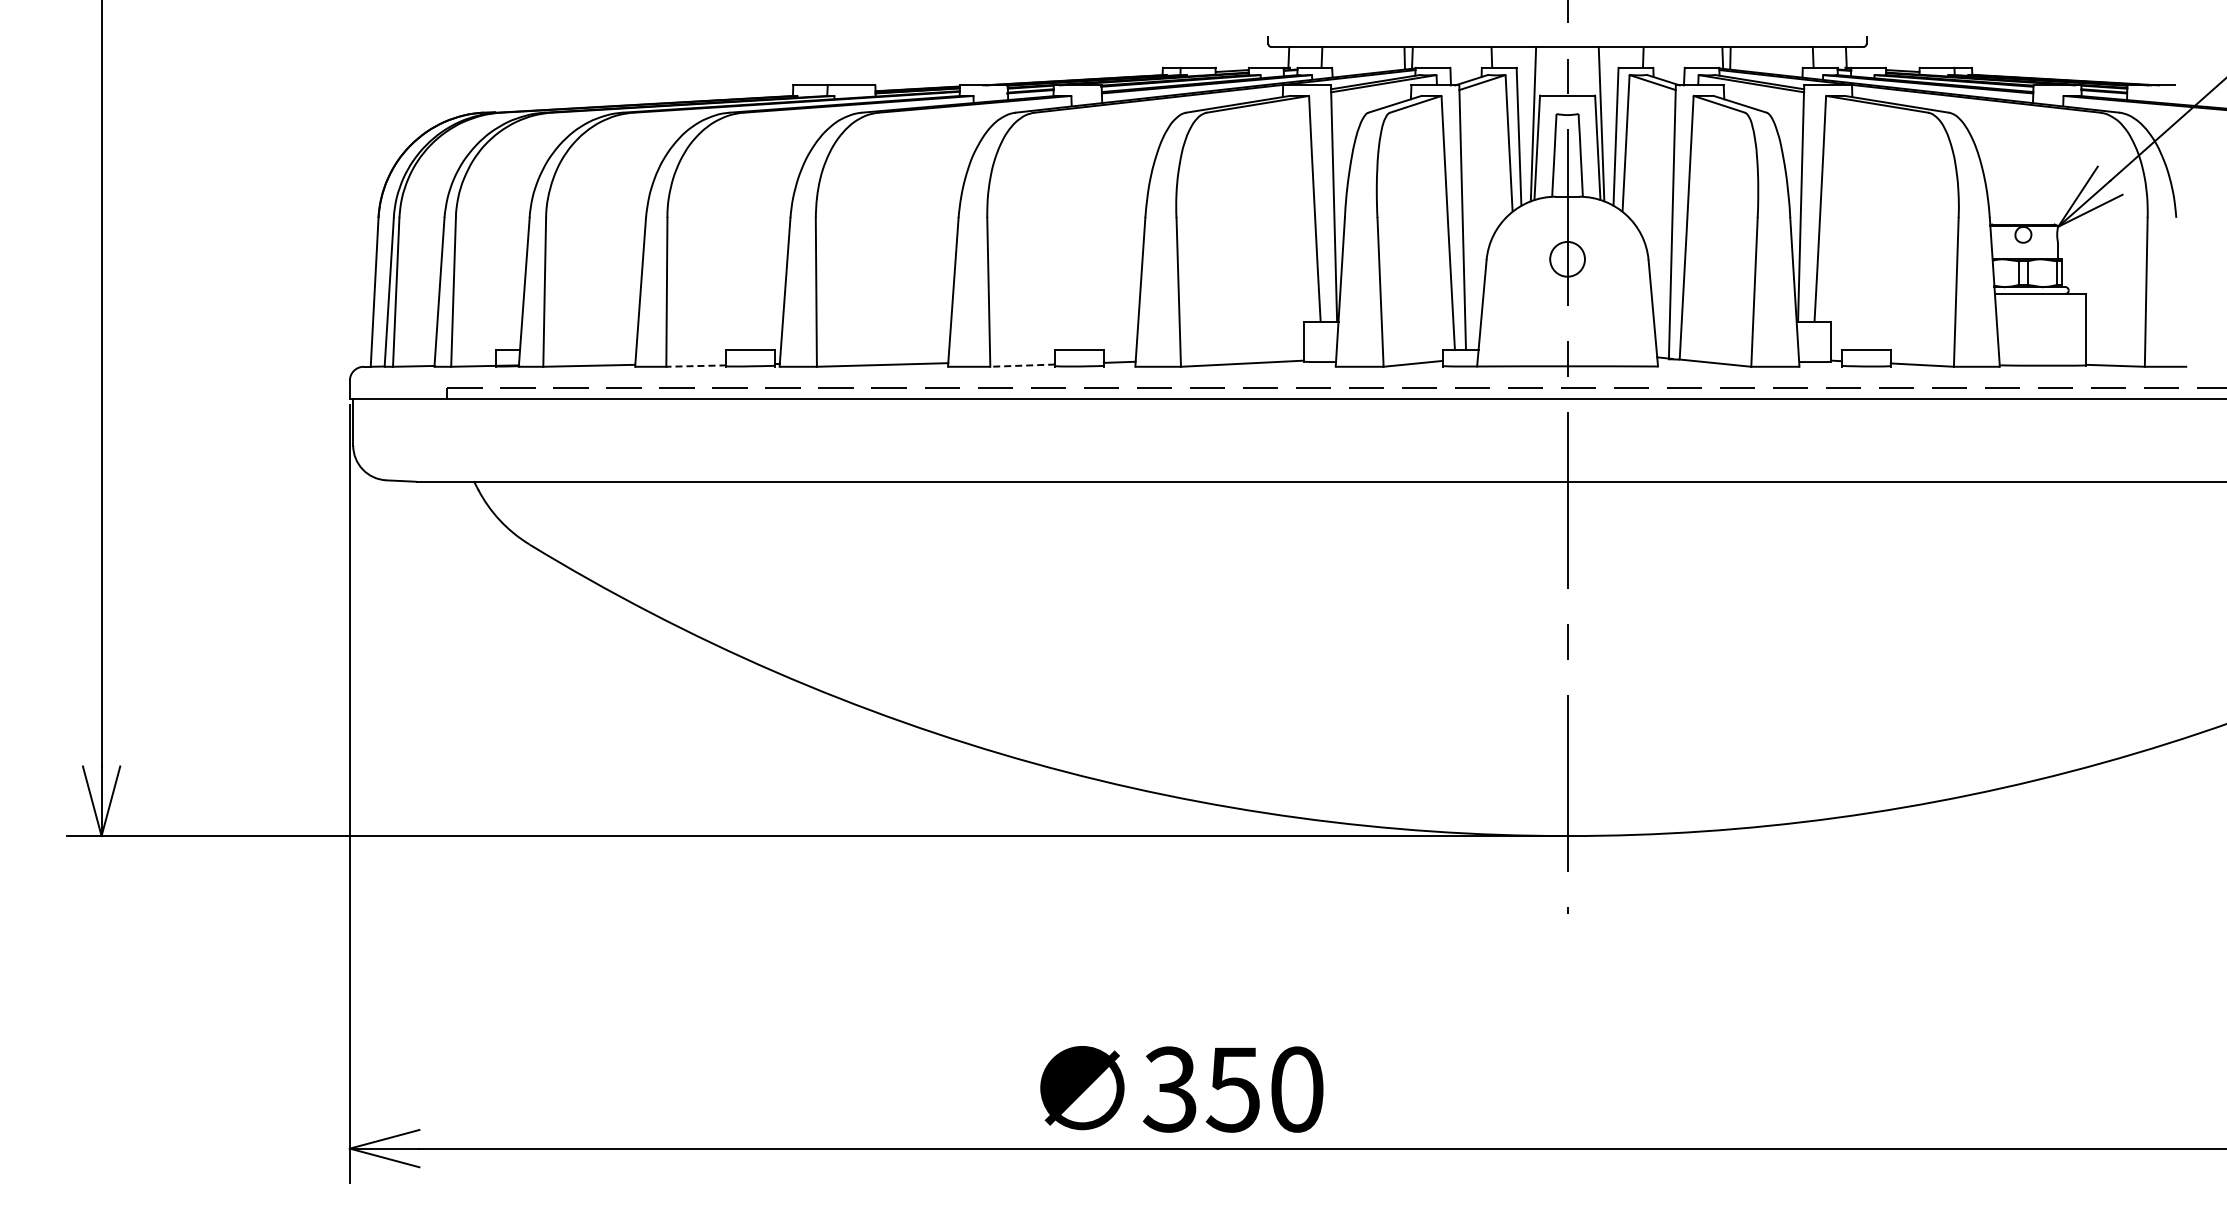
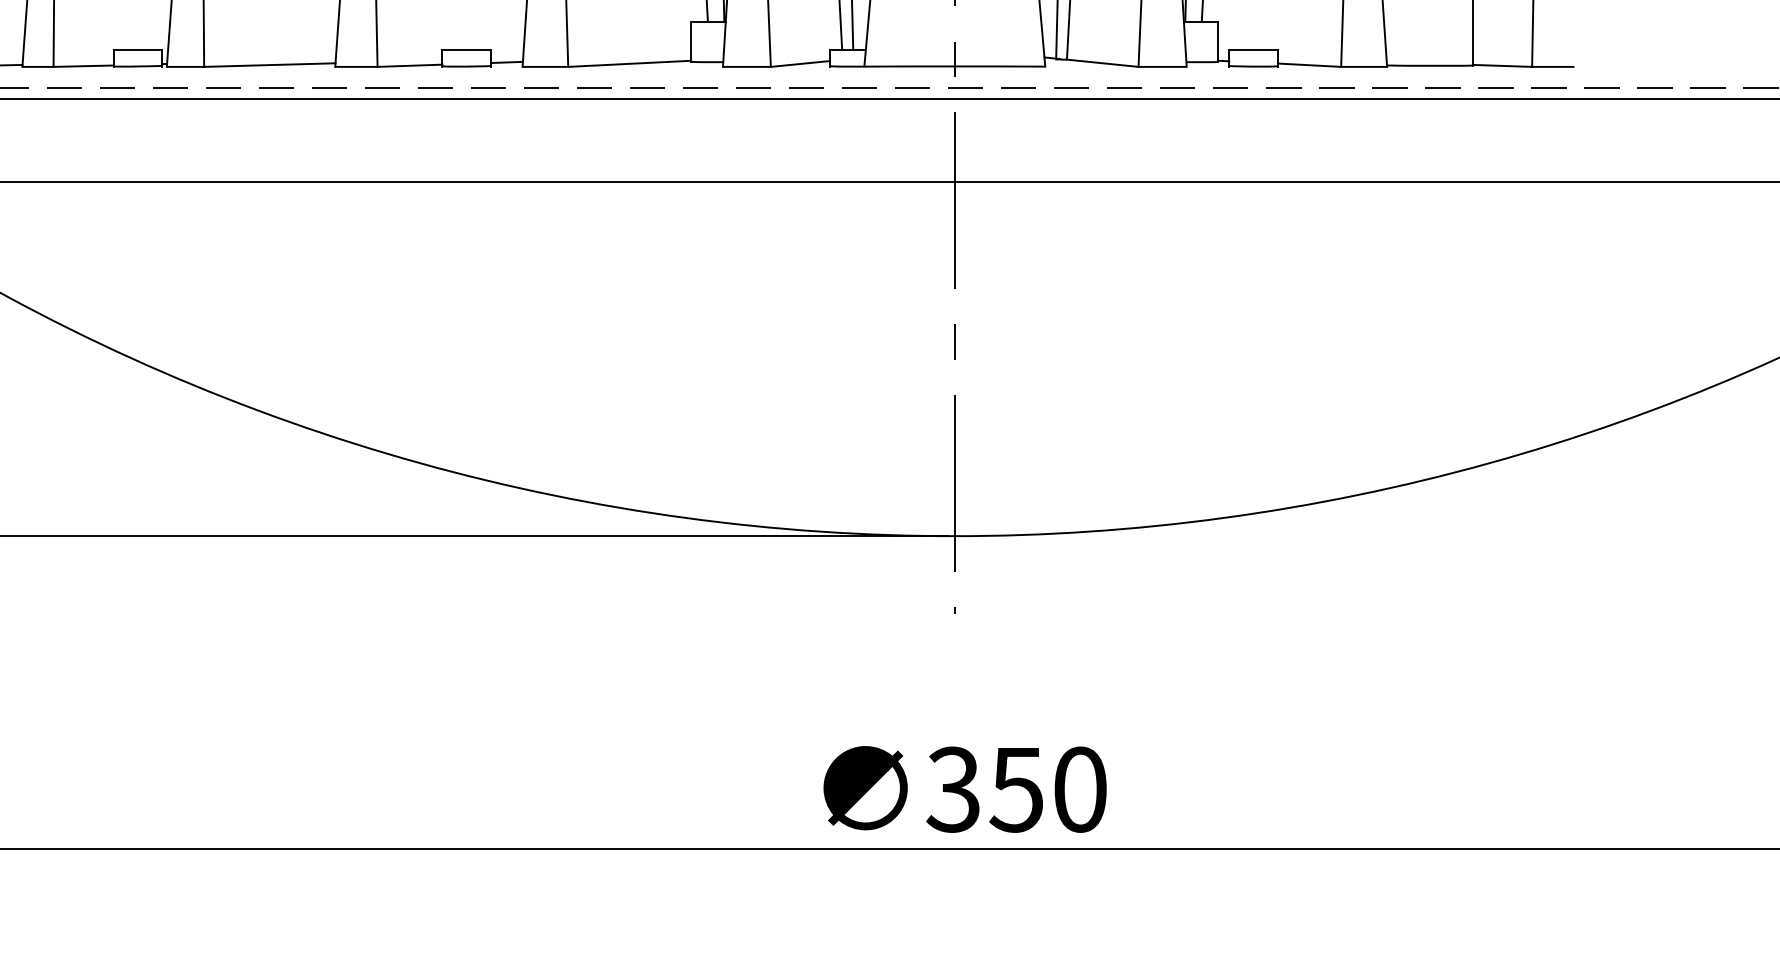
line: (1022, 365) -> (409, 65), dashed -> solid
line: (695, 366) -> (82, 66), dashed -> solid
text: (1181, 1089) -> (964, 789), moved

